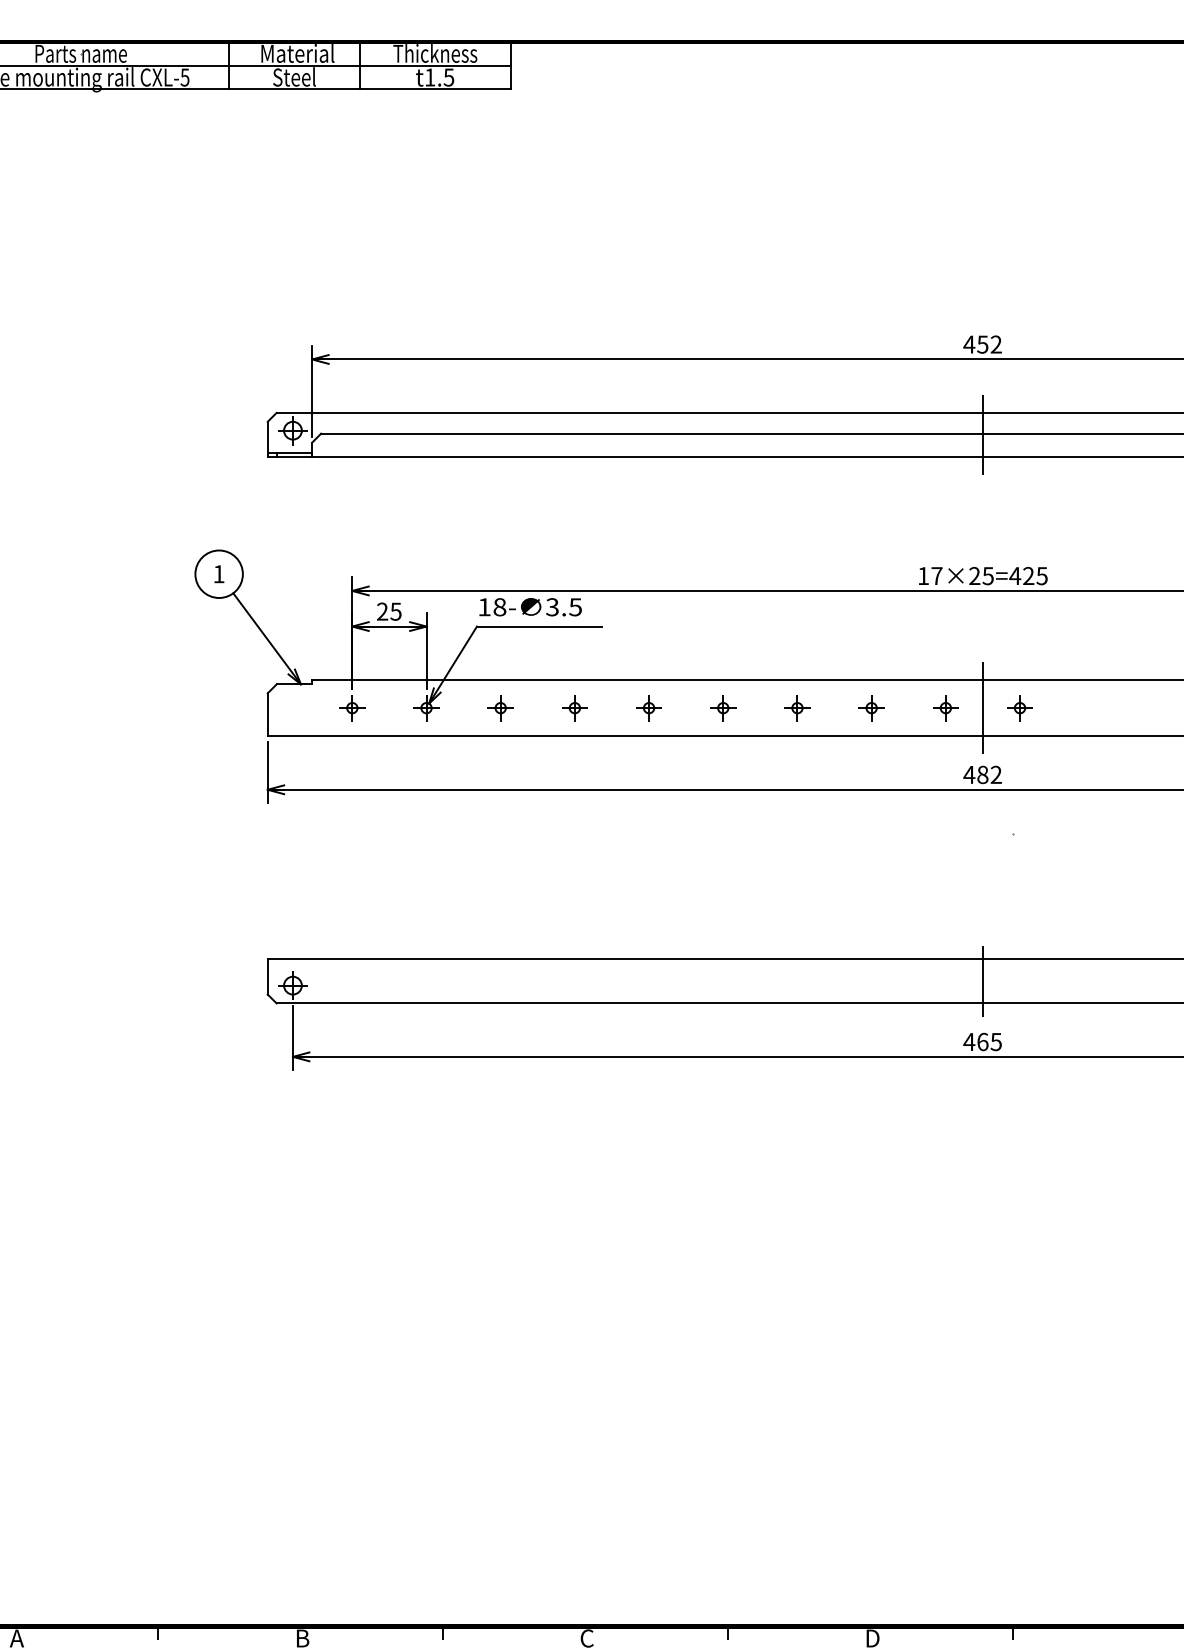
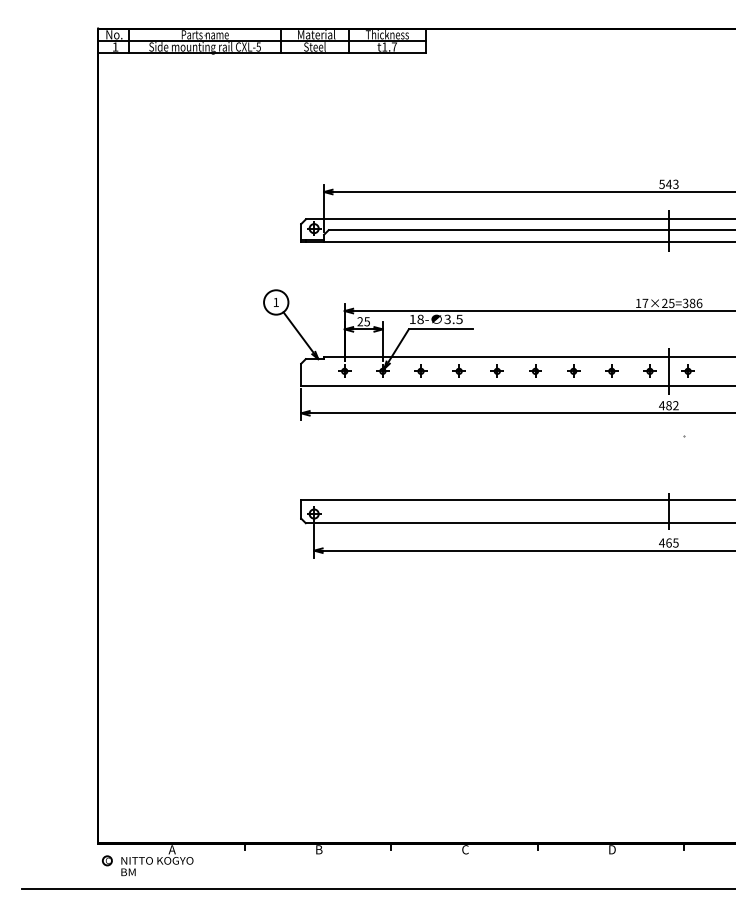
text: (449, 76) -> (394, 46), t1.5 -> t1.7
text: (981, 344) -> (668, 184), 452 -> 543
text: (1028, 576) -> (692, 303), 17×25=425 -> 17×25=386

